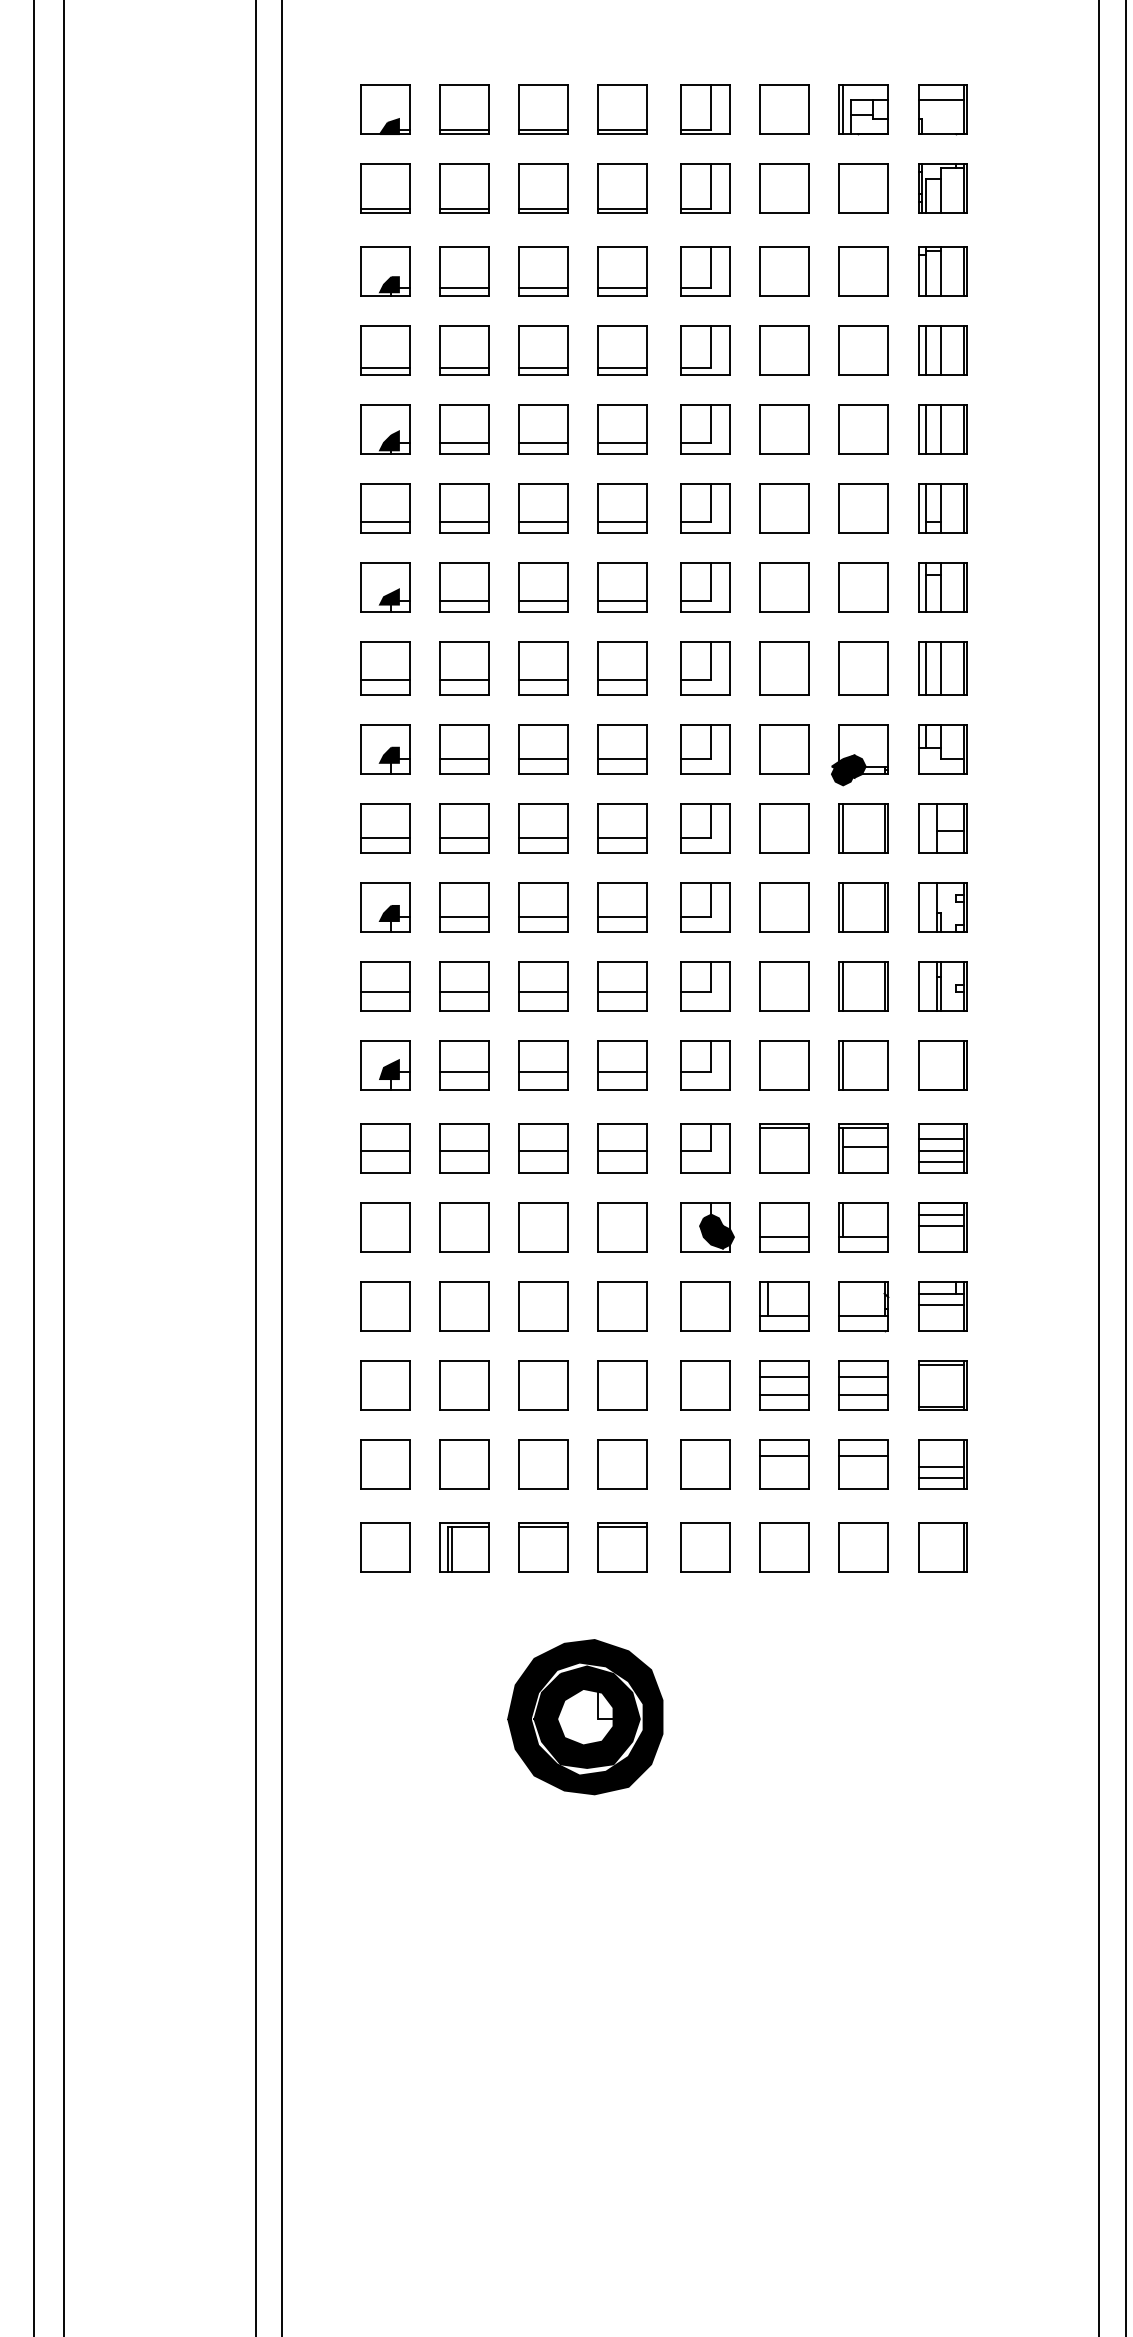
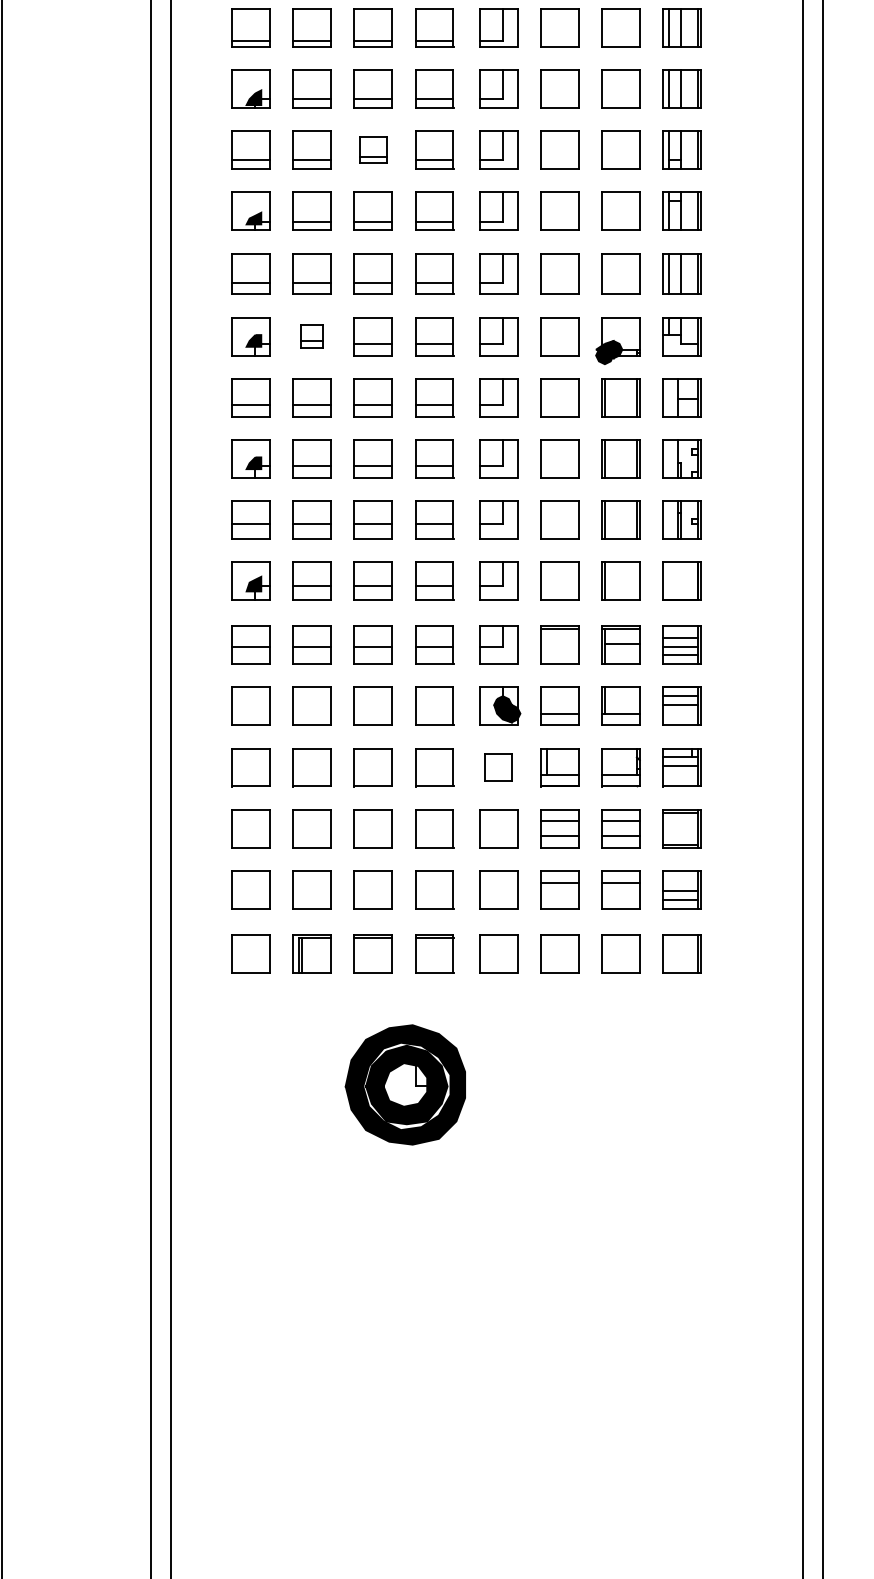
part: (543, 508) -> (373, 150), size x0.7
part: (464, 749) -> (311, 336), size x0.6
part: (705, 1306) -> (498, 767), size x0.7

